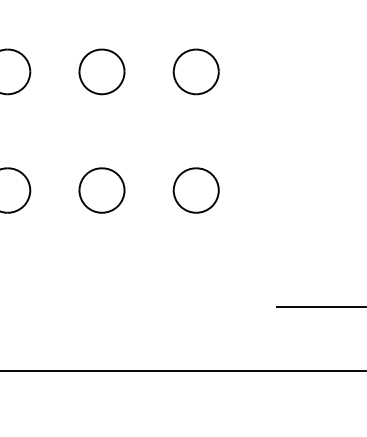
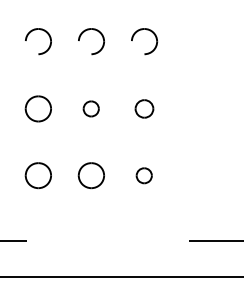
part: (100, 71) -> (90, 108), size x0.6
part: (196, 71) -> (144, 108), size x0.7
part: (194, 190) -> (143, 175), size x0.6

